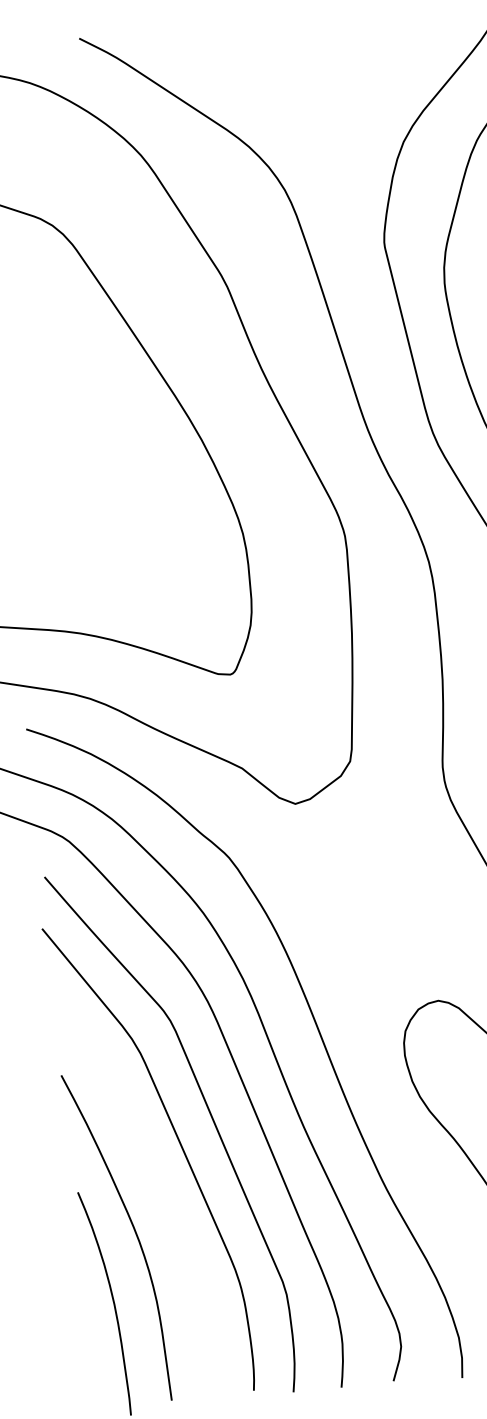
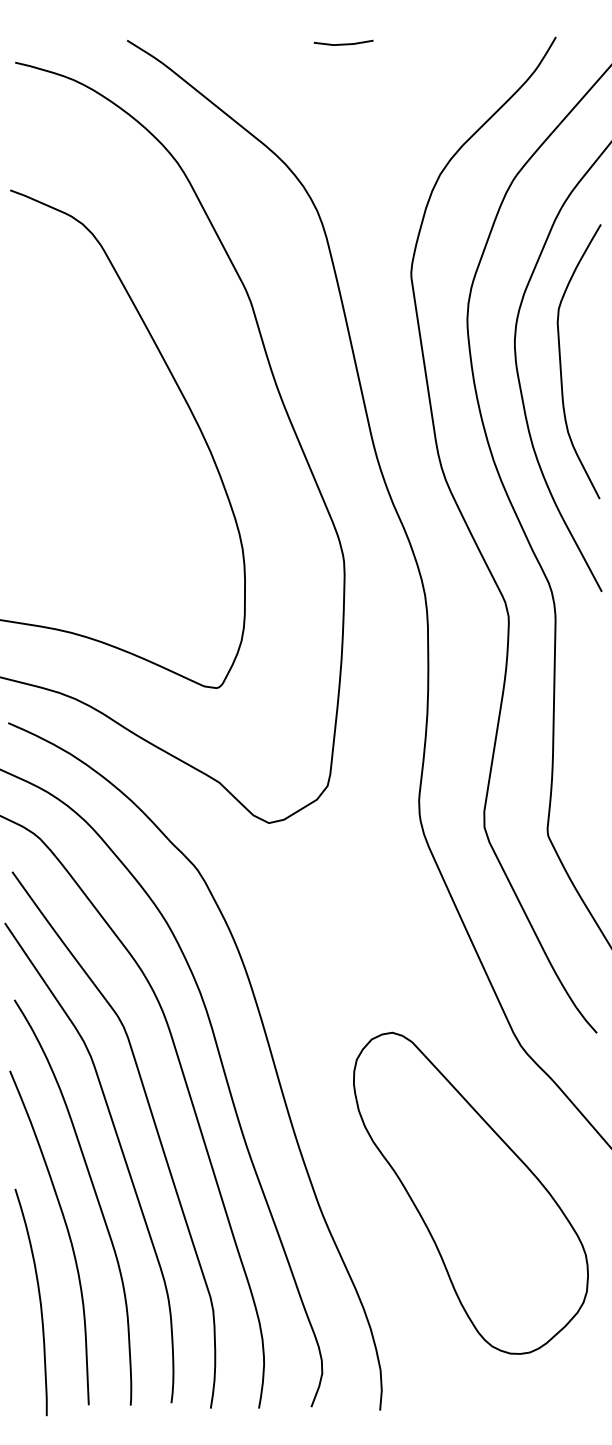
line: (294, 20) -> (343, 43), added
curve: (157, 1189) -> (94, 1193), added

